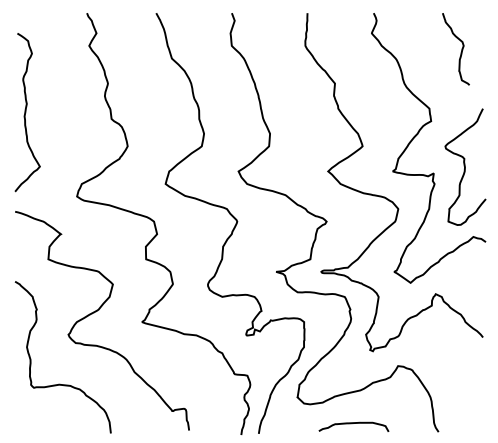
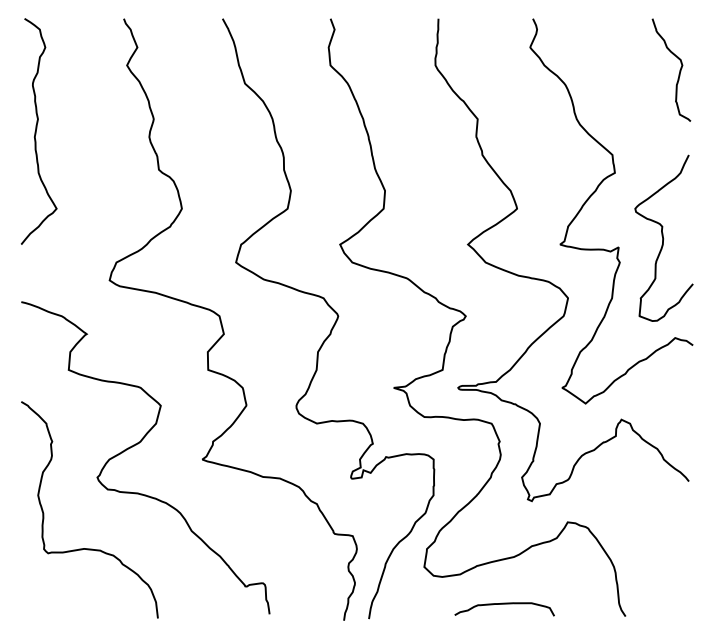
curve: (461, 49) -> (679, 70), moved
curve: (25, 112) -> (36, 131), moved

